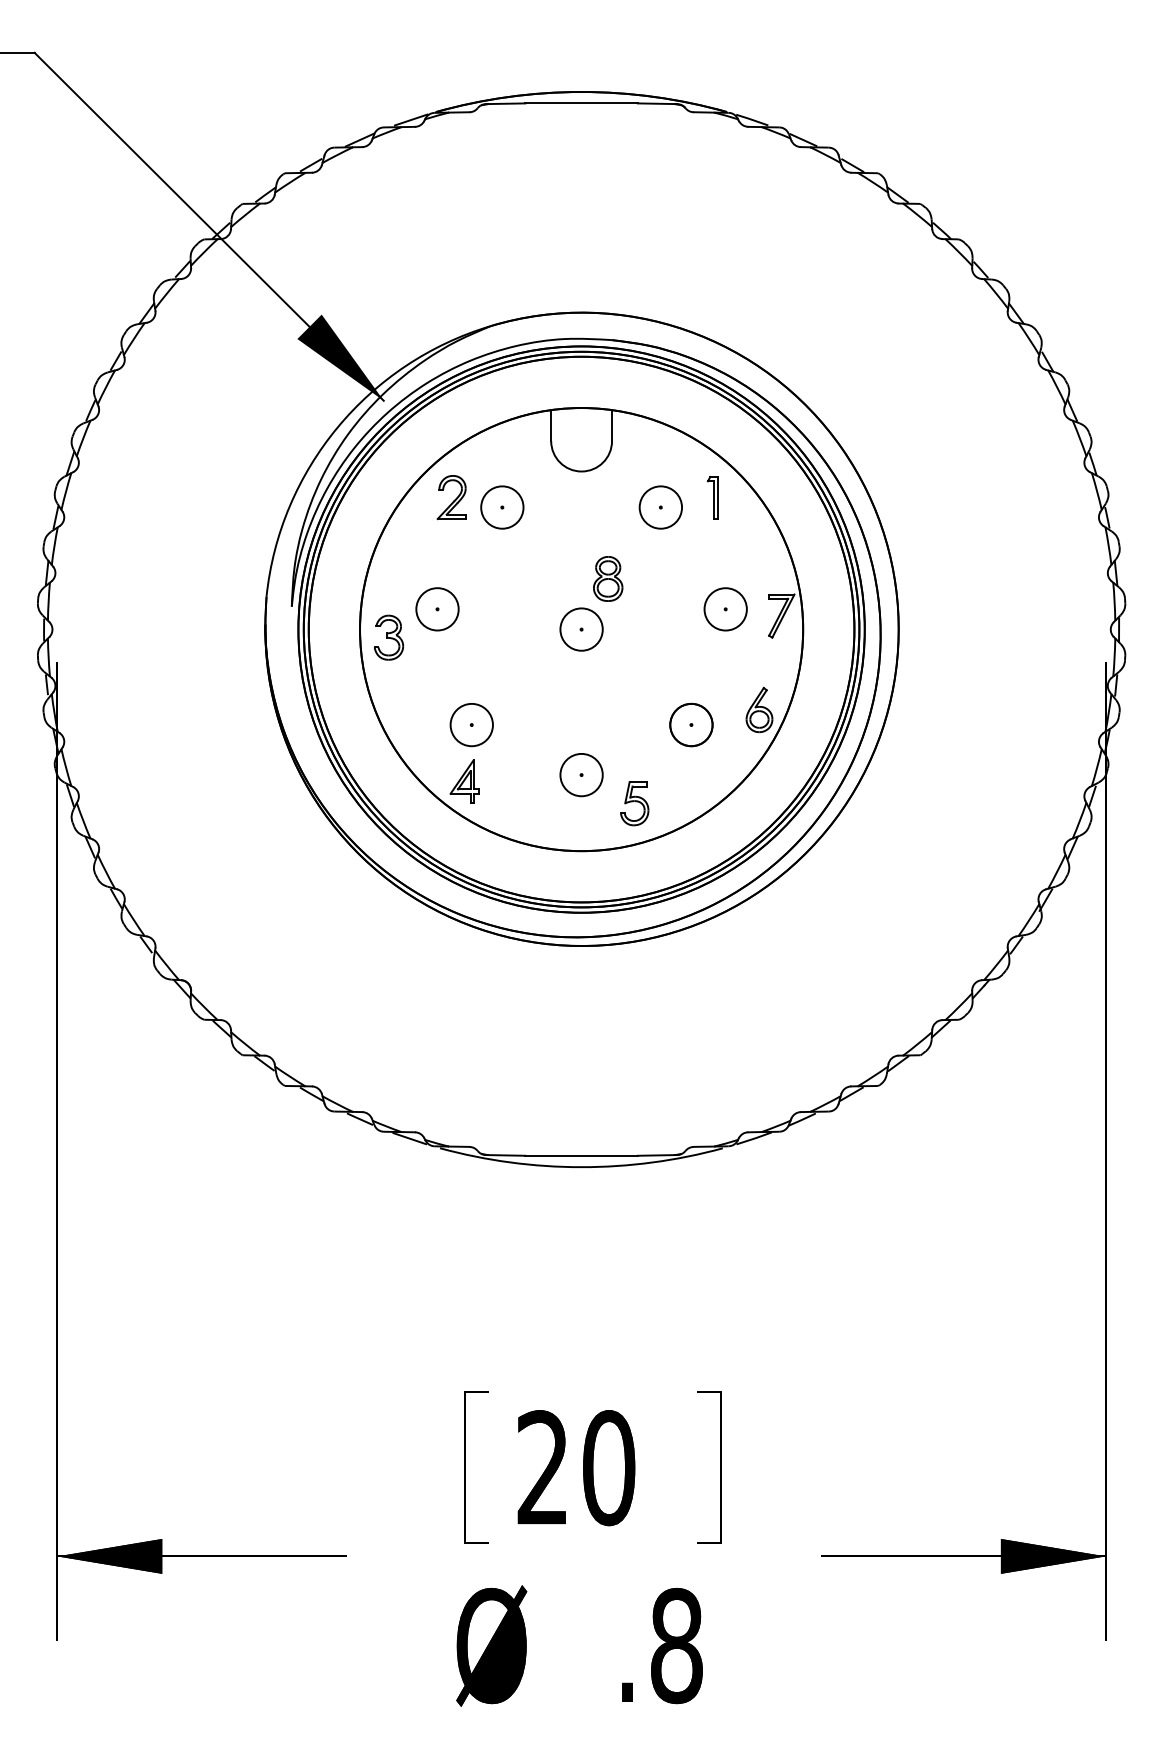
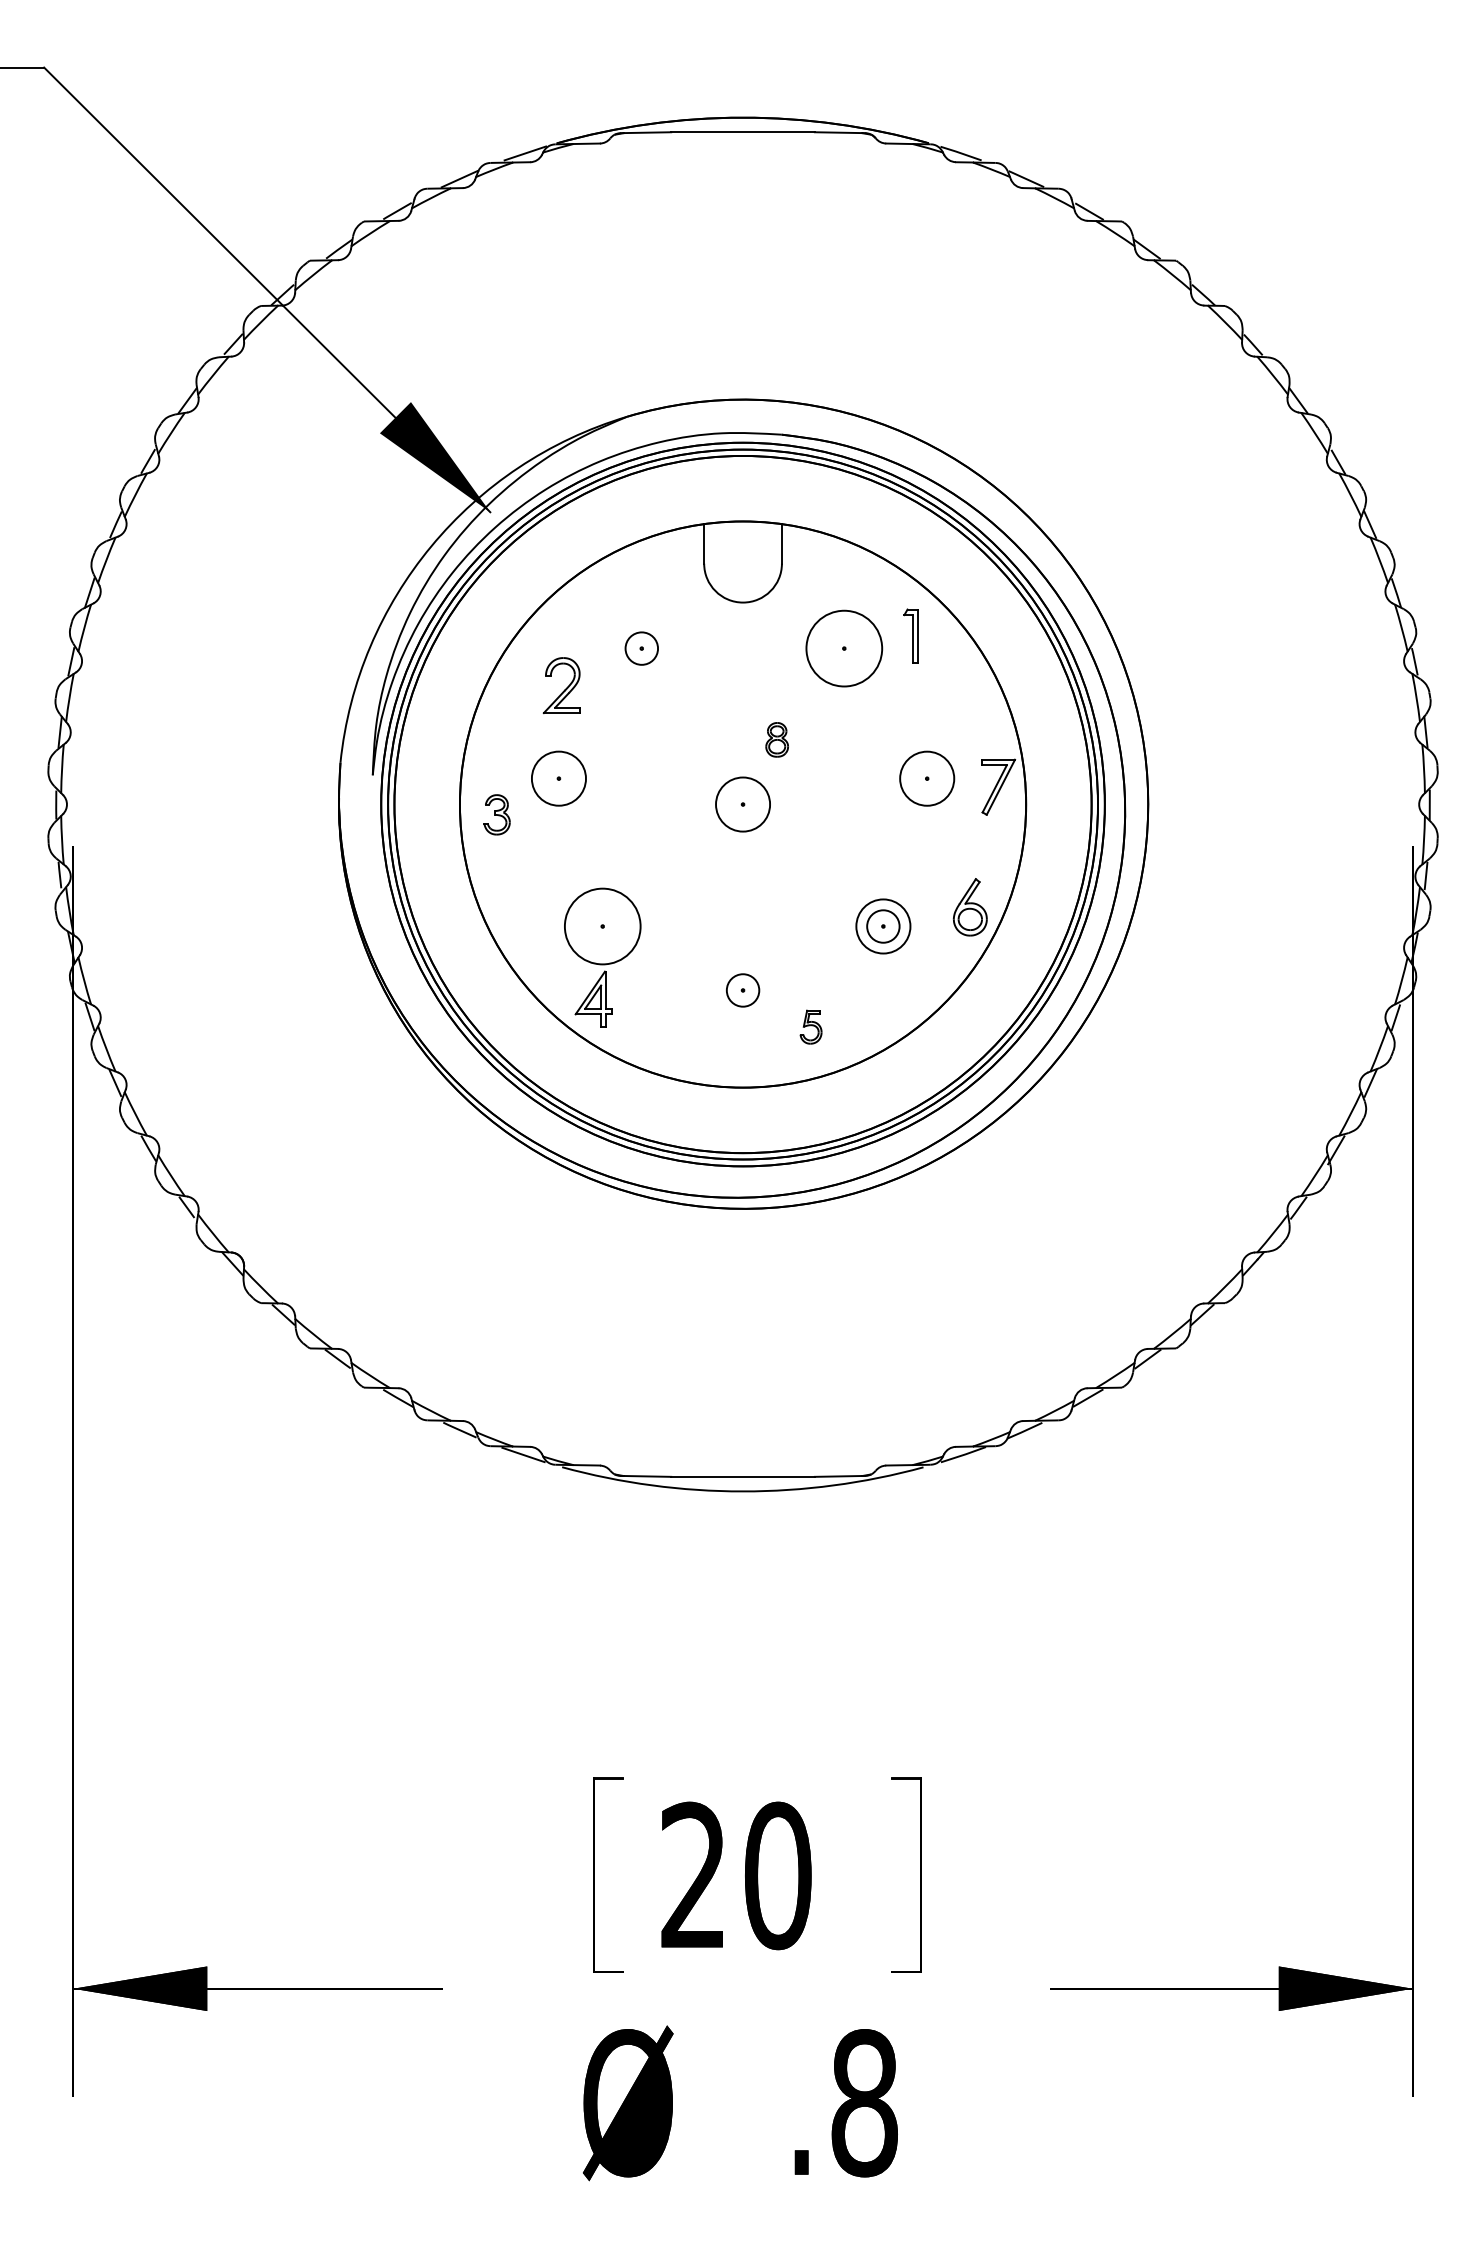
part: (451, 497) -> (561, 685), moved
circle: (502, 507) -> (641, 648), size x0.6
circle: (660, 507) -> (843, 648), size x1.4
part: (608, 578) -> (777, 739), size x0.6
part: (389, 637) -> (497, 814), size x0.7
circle: (471, 724) -> (602, 925), size x1.4
circle: (691, 724) -> (883, 925), size x0.6
circle: (581, 774) -> (742, 989), size x0.6
part: (634, 803) -> (810, 1026), size x0.6

